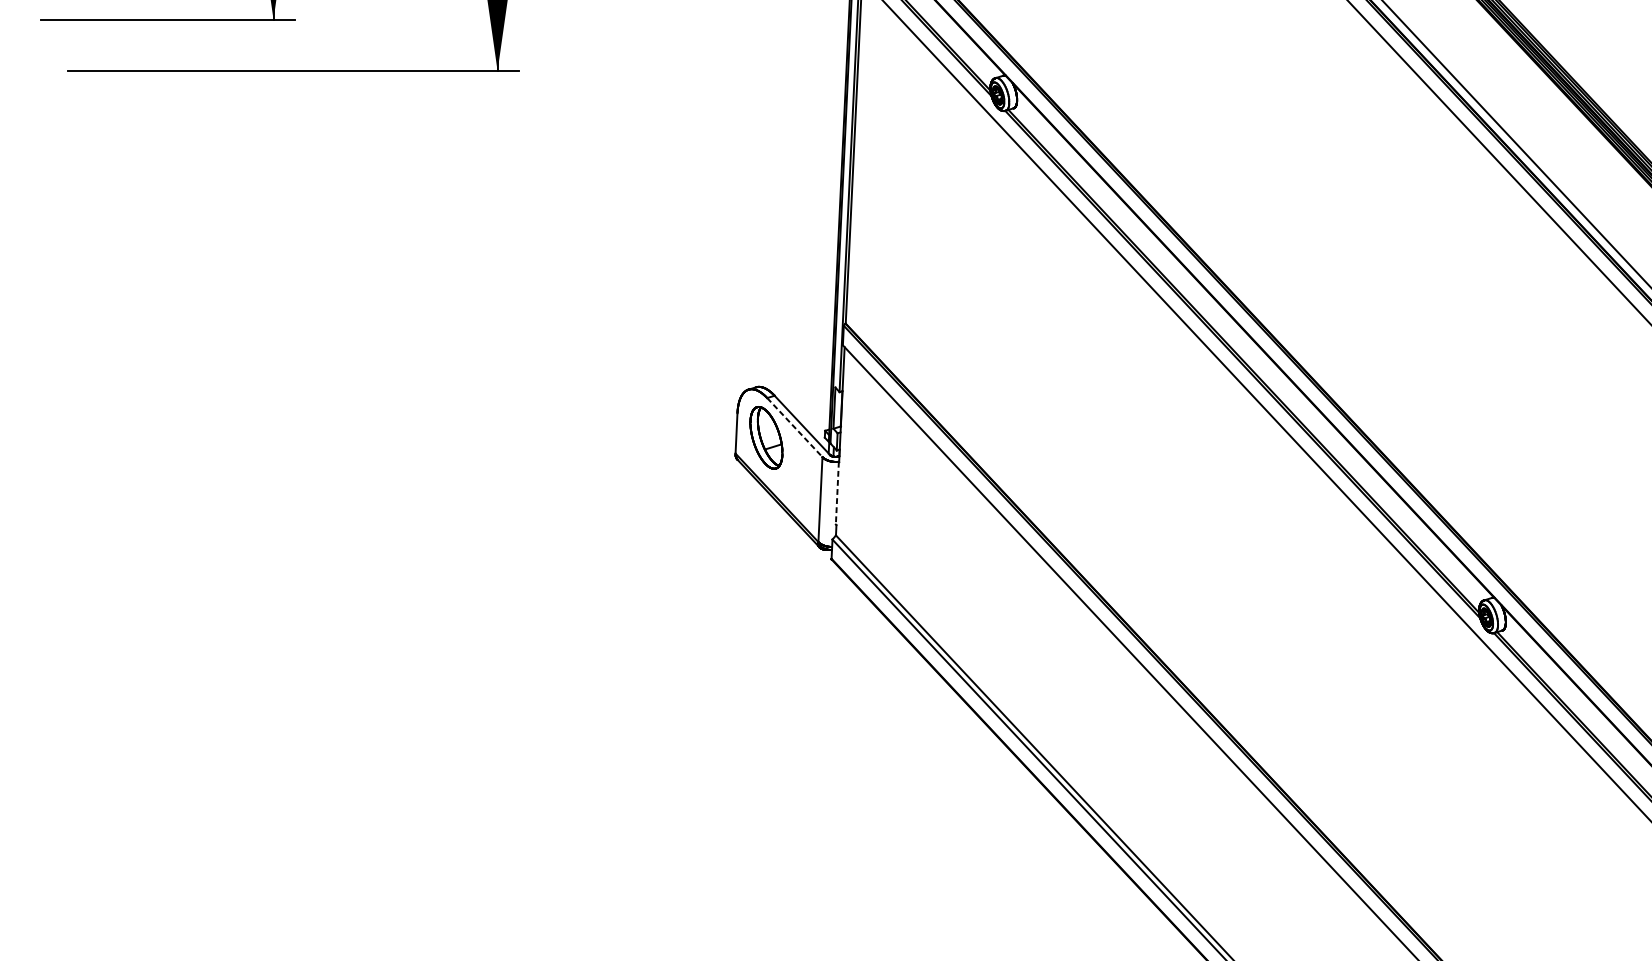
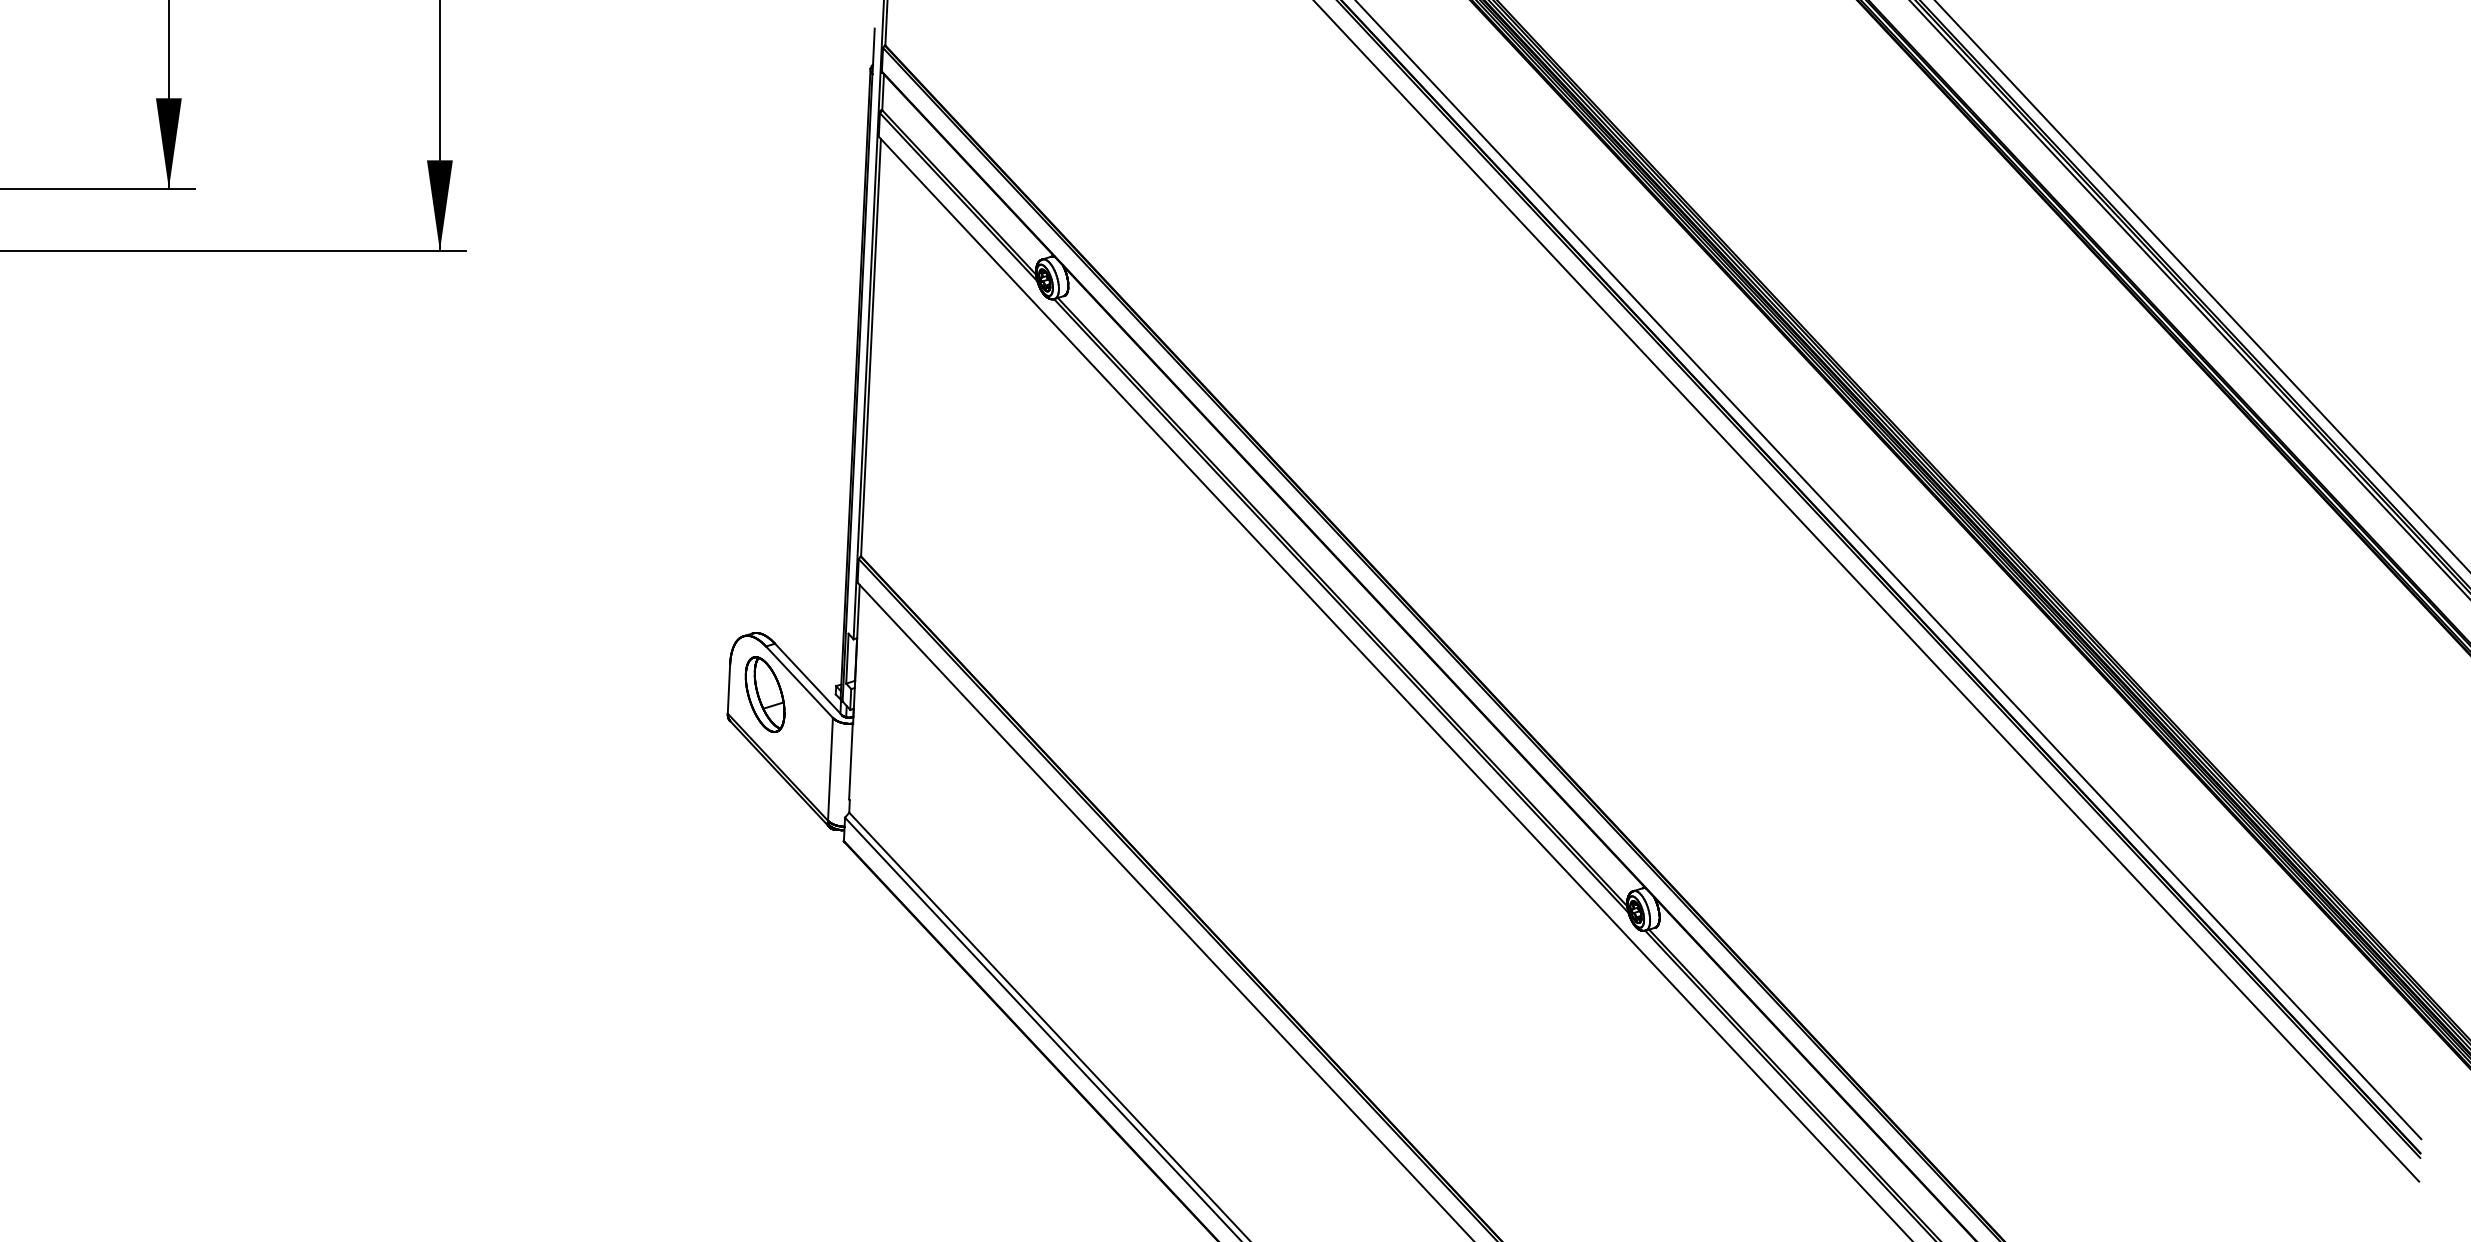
line: (794, 427) -> (799, 682), dashed -> solid
line: (837, 493) -> (850, 761), dashed -> solid

